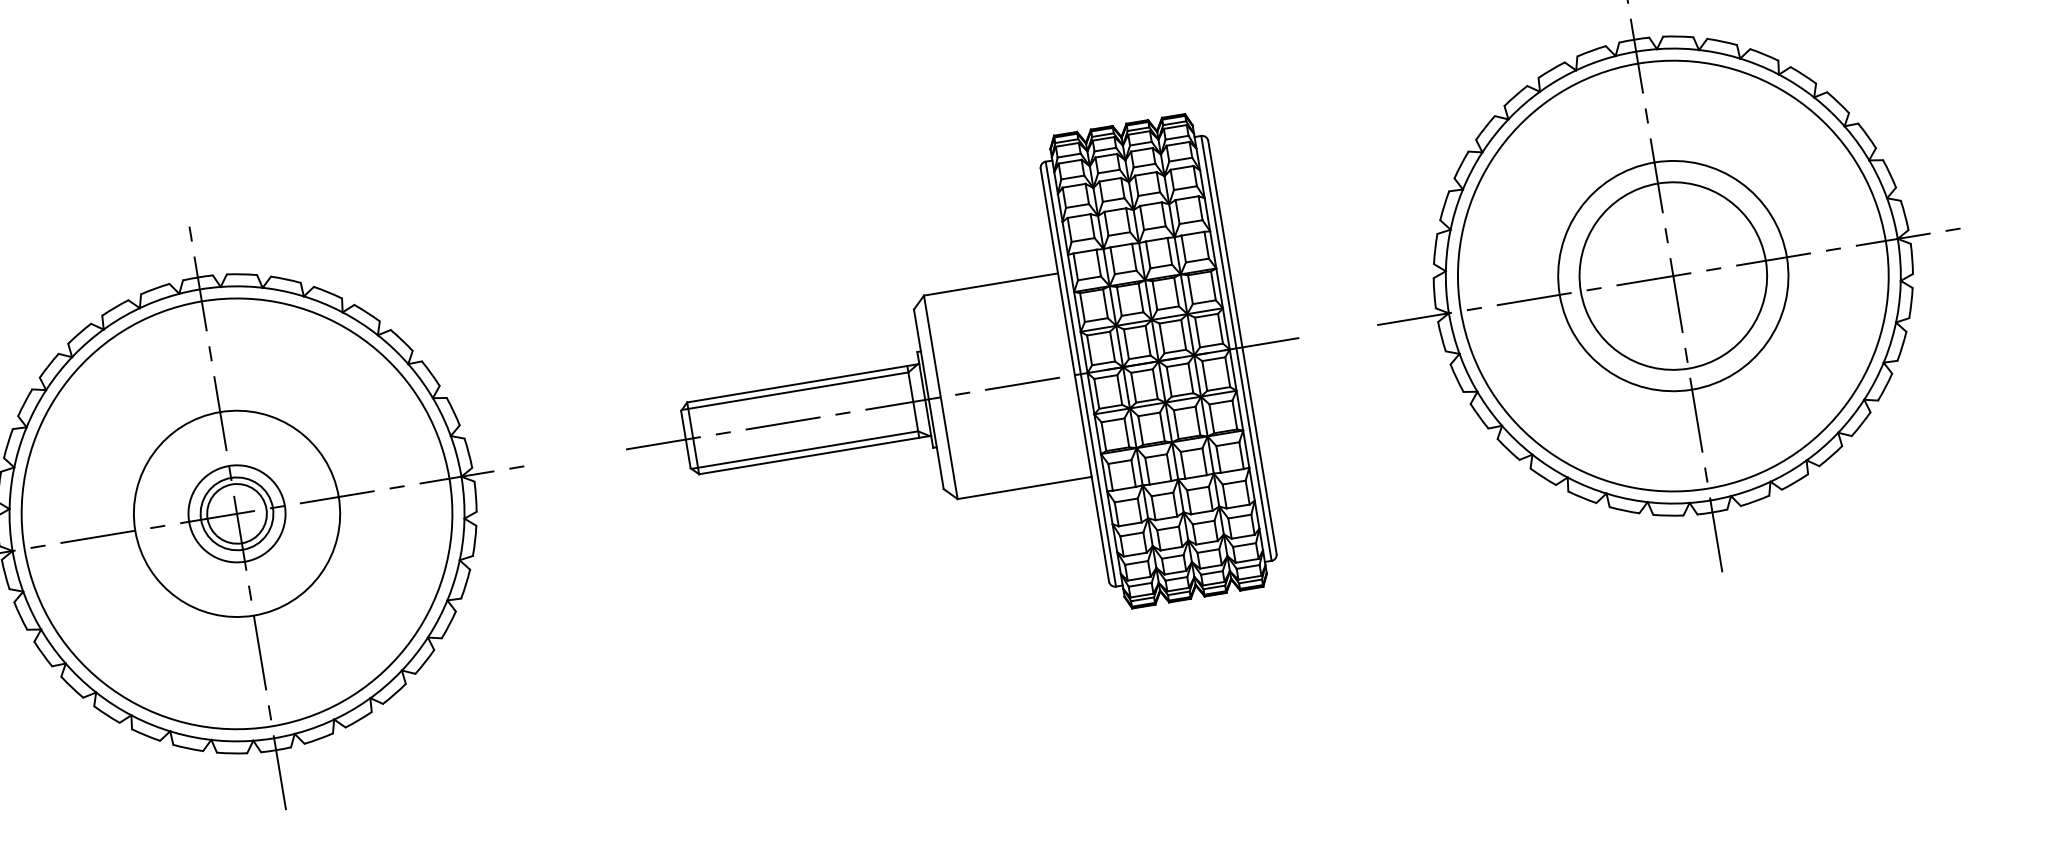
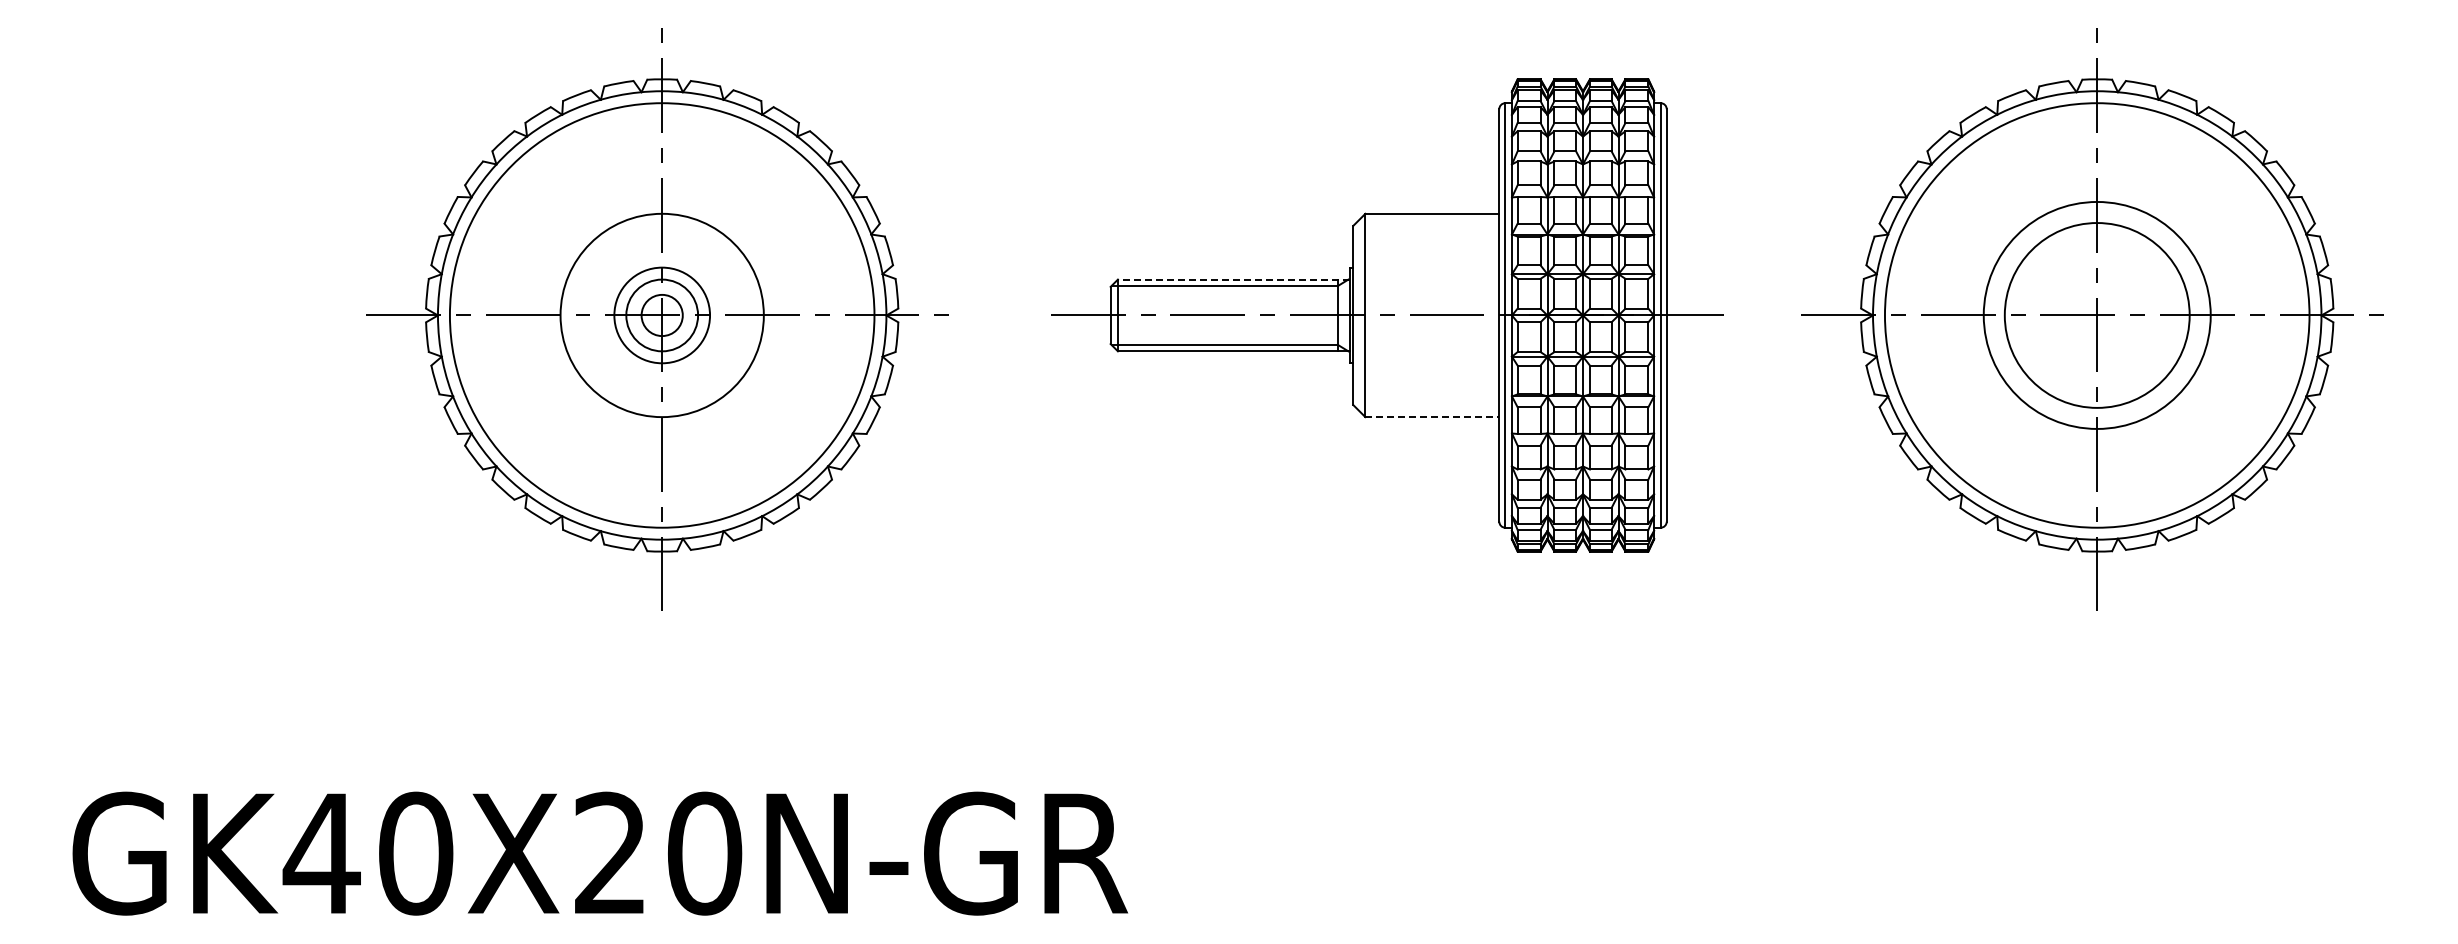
line: (802, 383) -> (1233, 279), solid -> dashed
line: (1024, 488) -> (1432, 417), solid -> dashed
circle: (236, 514) -> (661, 315), size x0.7

